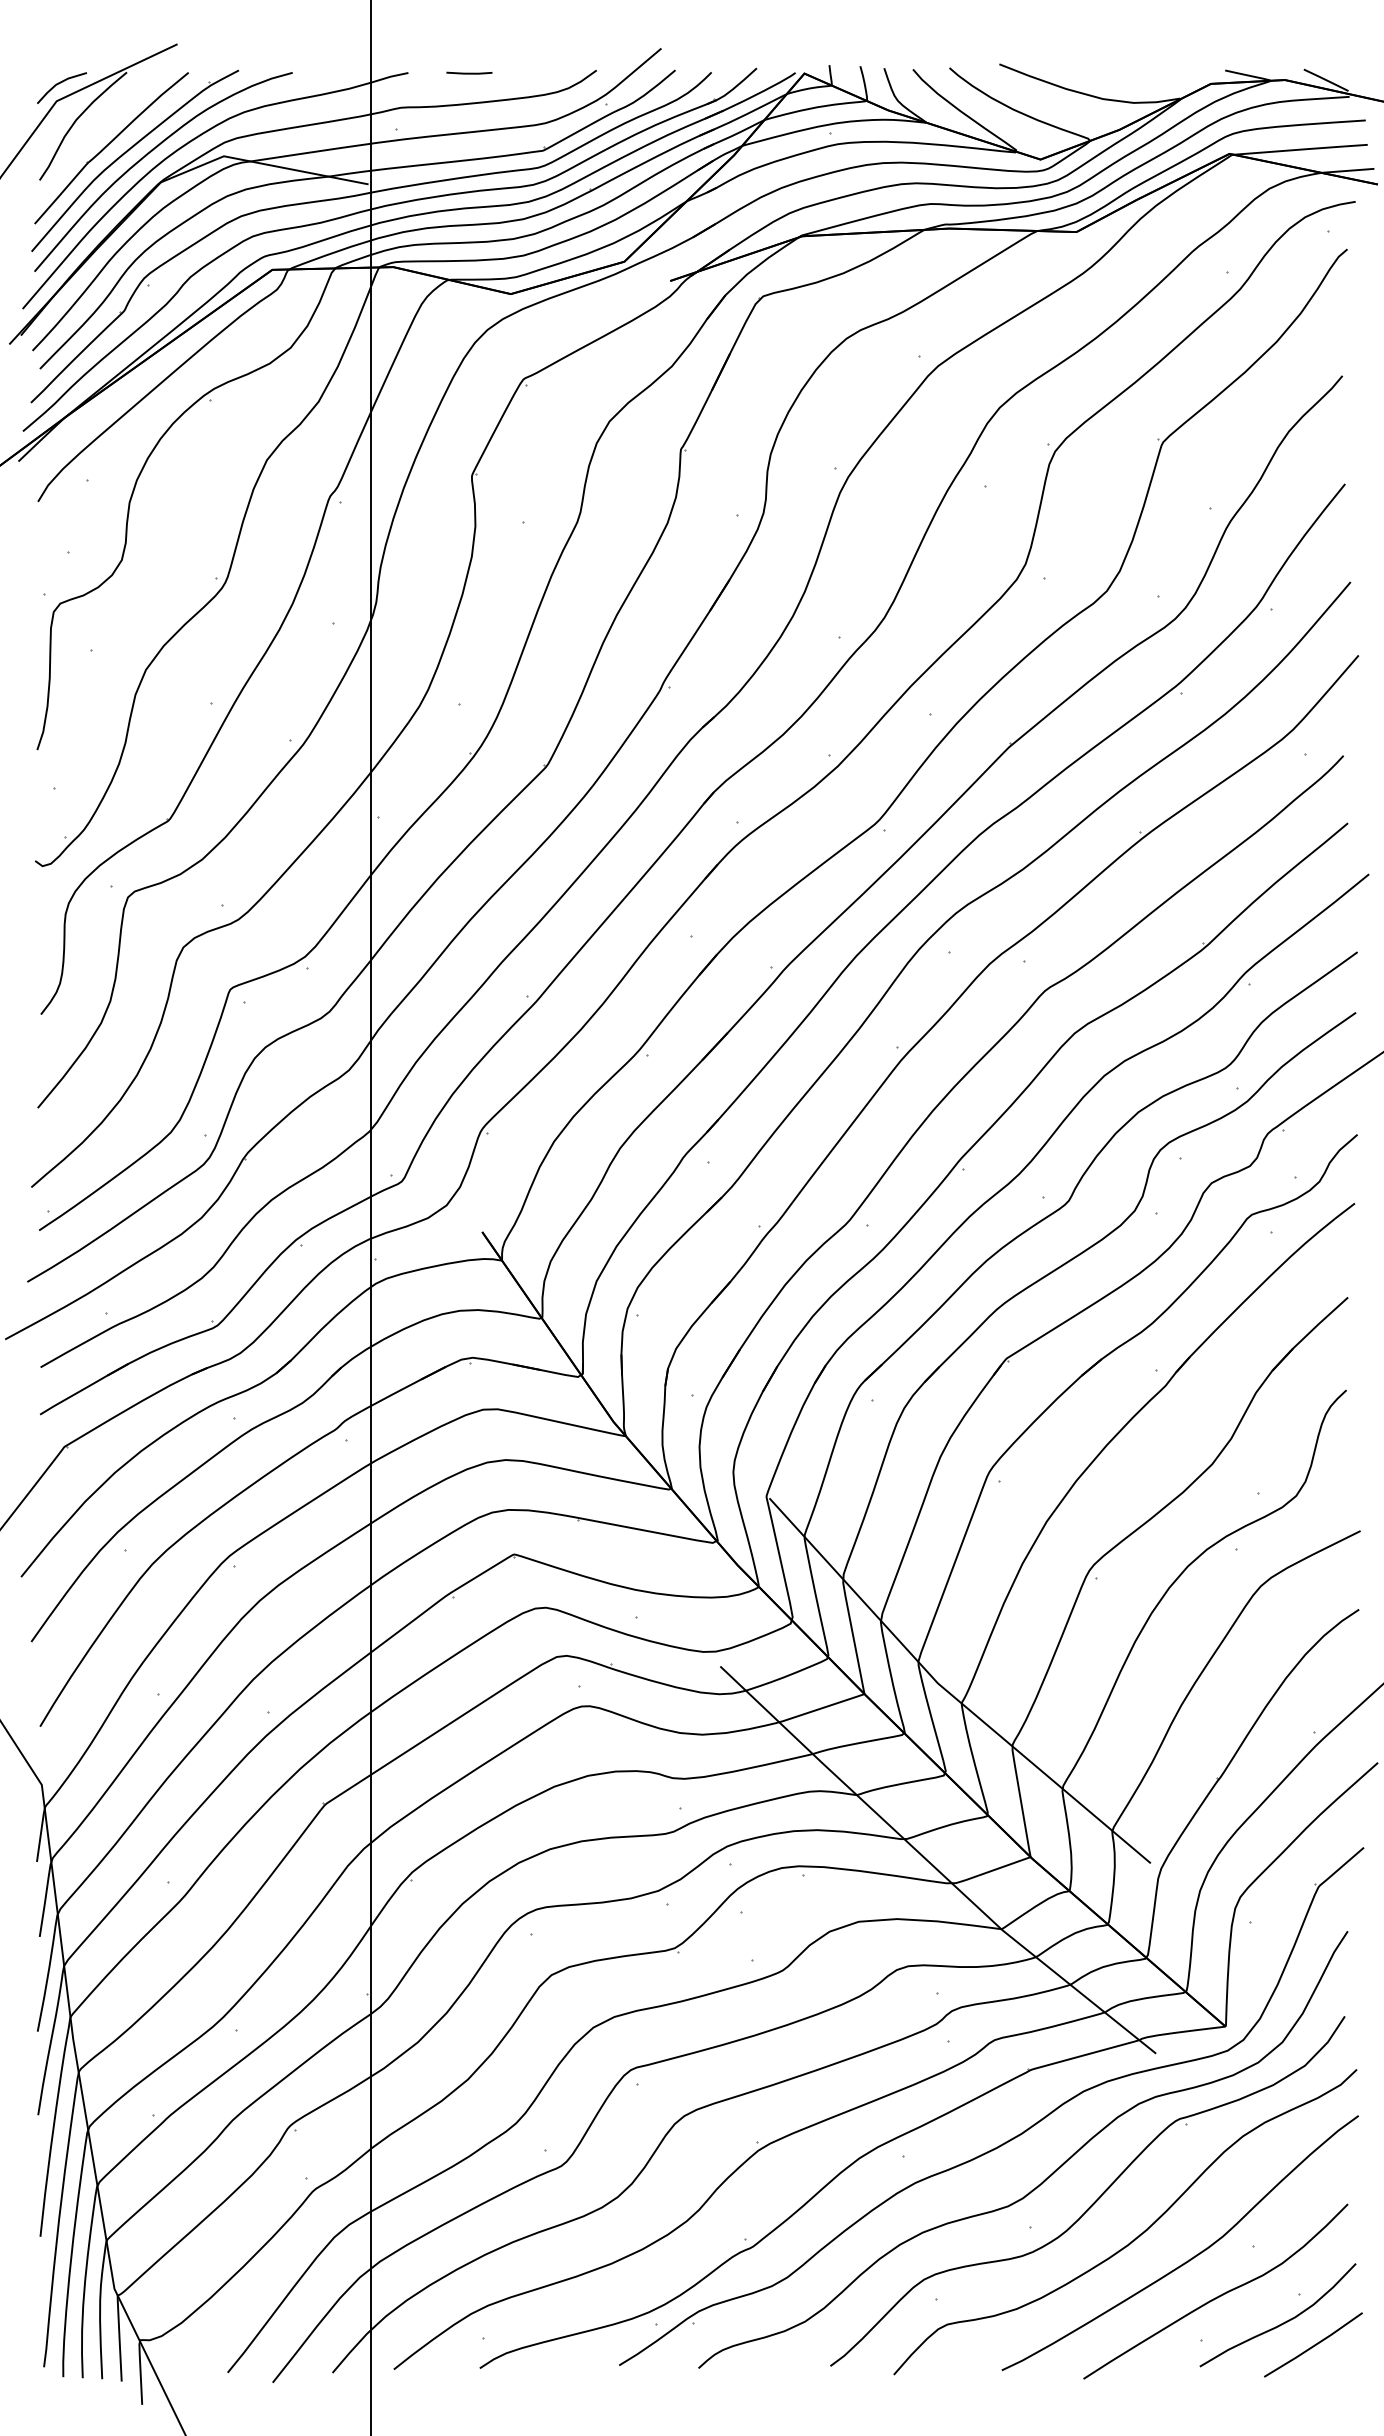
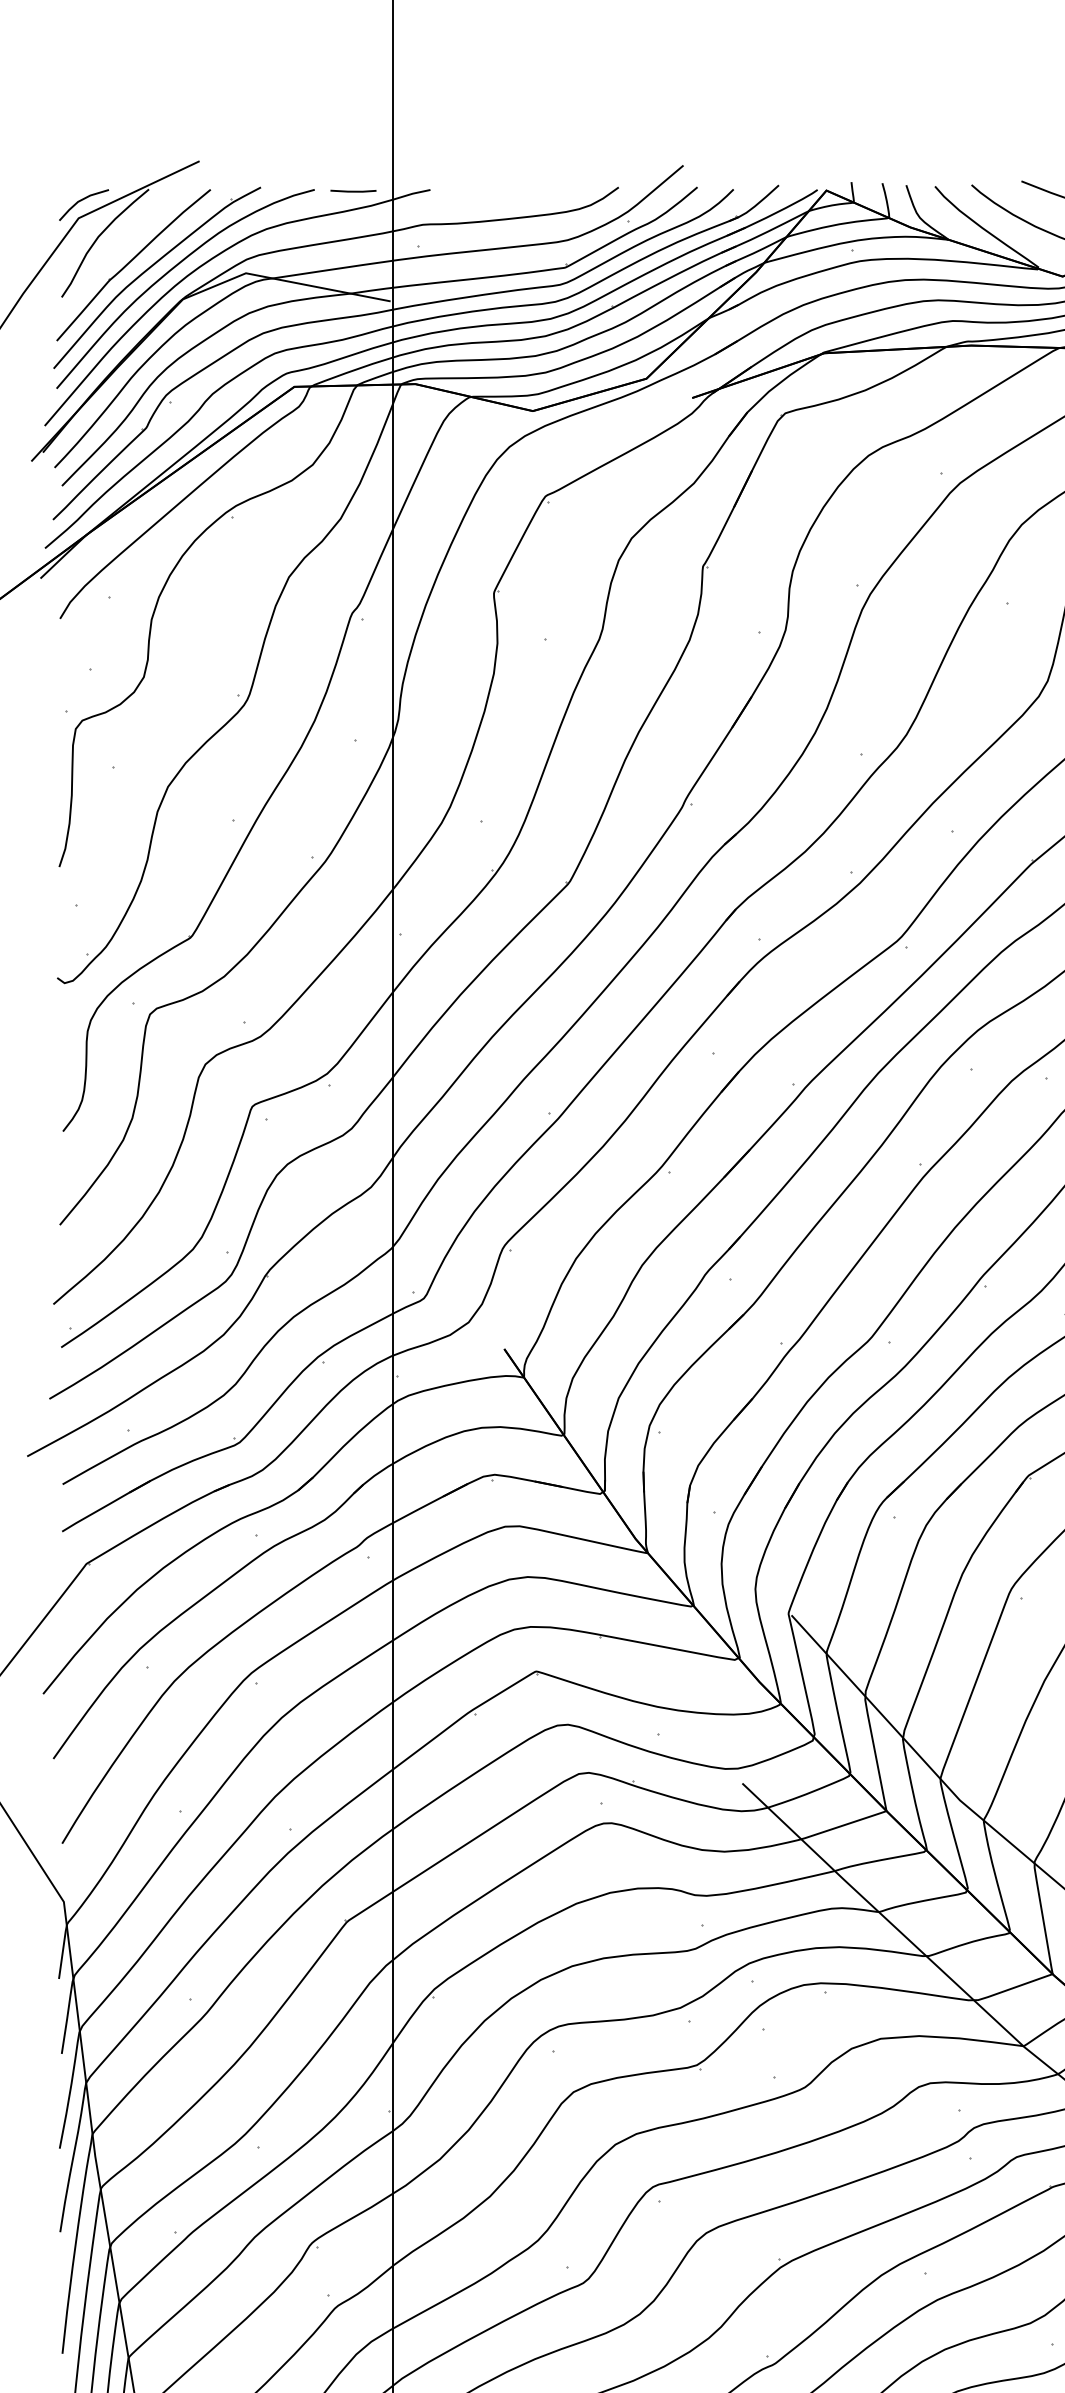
line: (469, 72) -> (353, 190), moved

